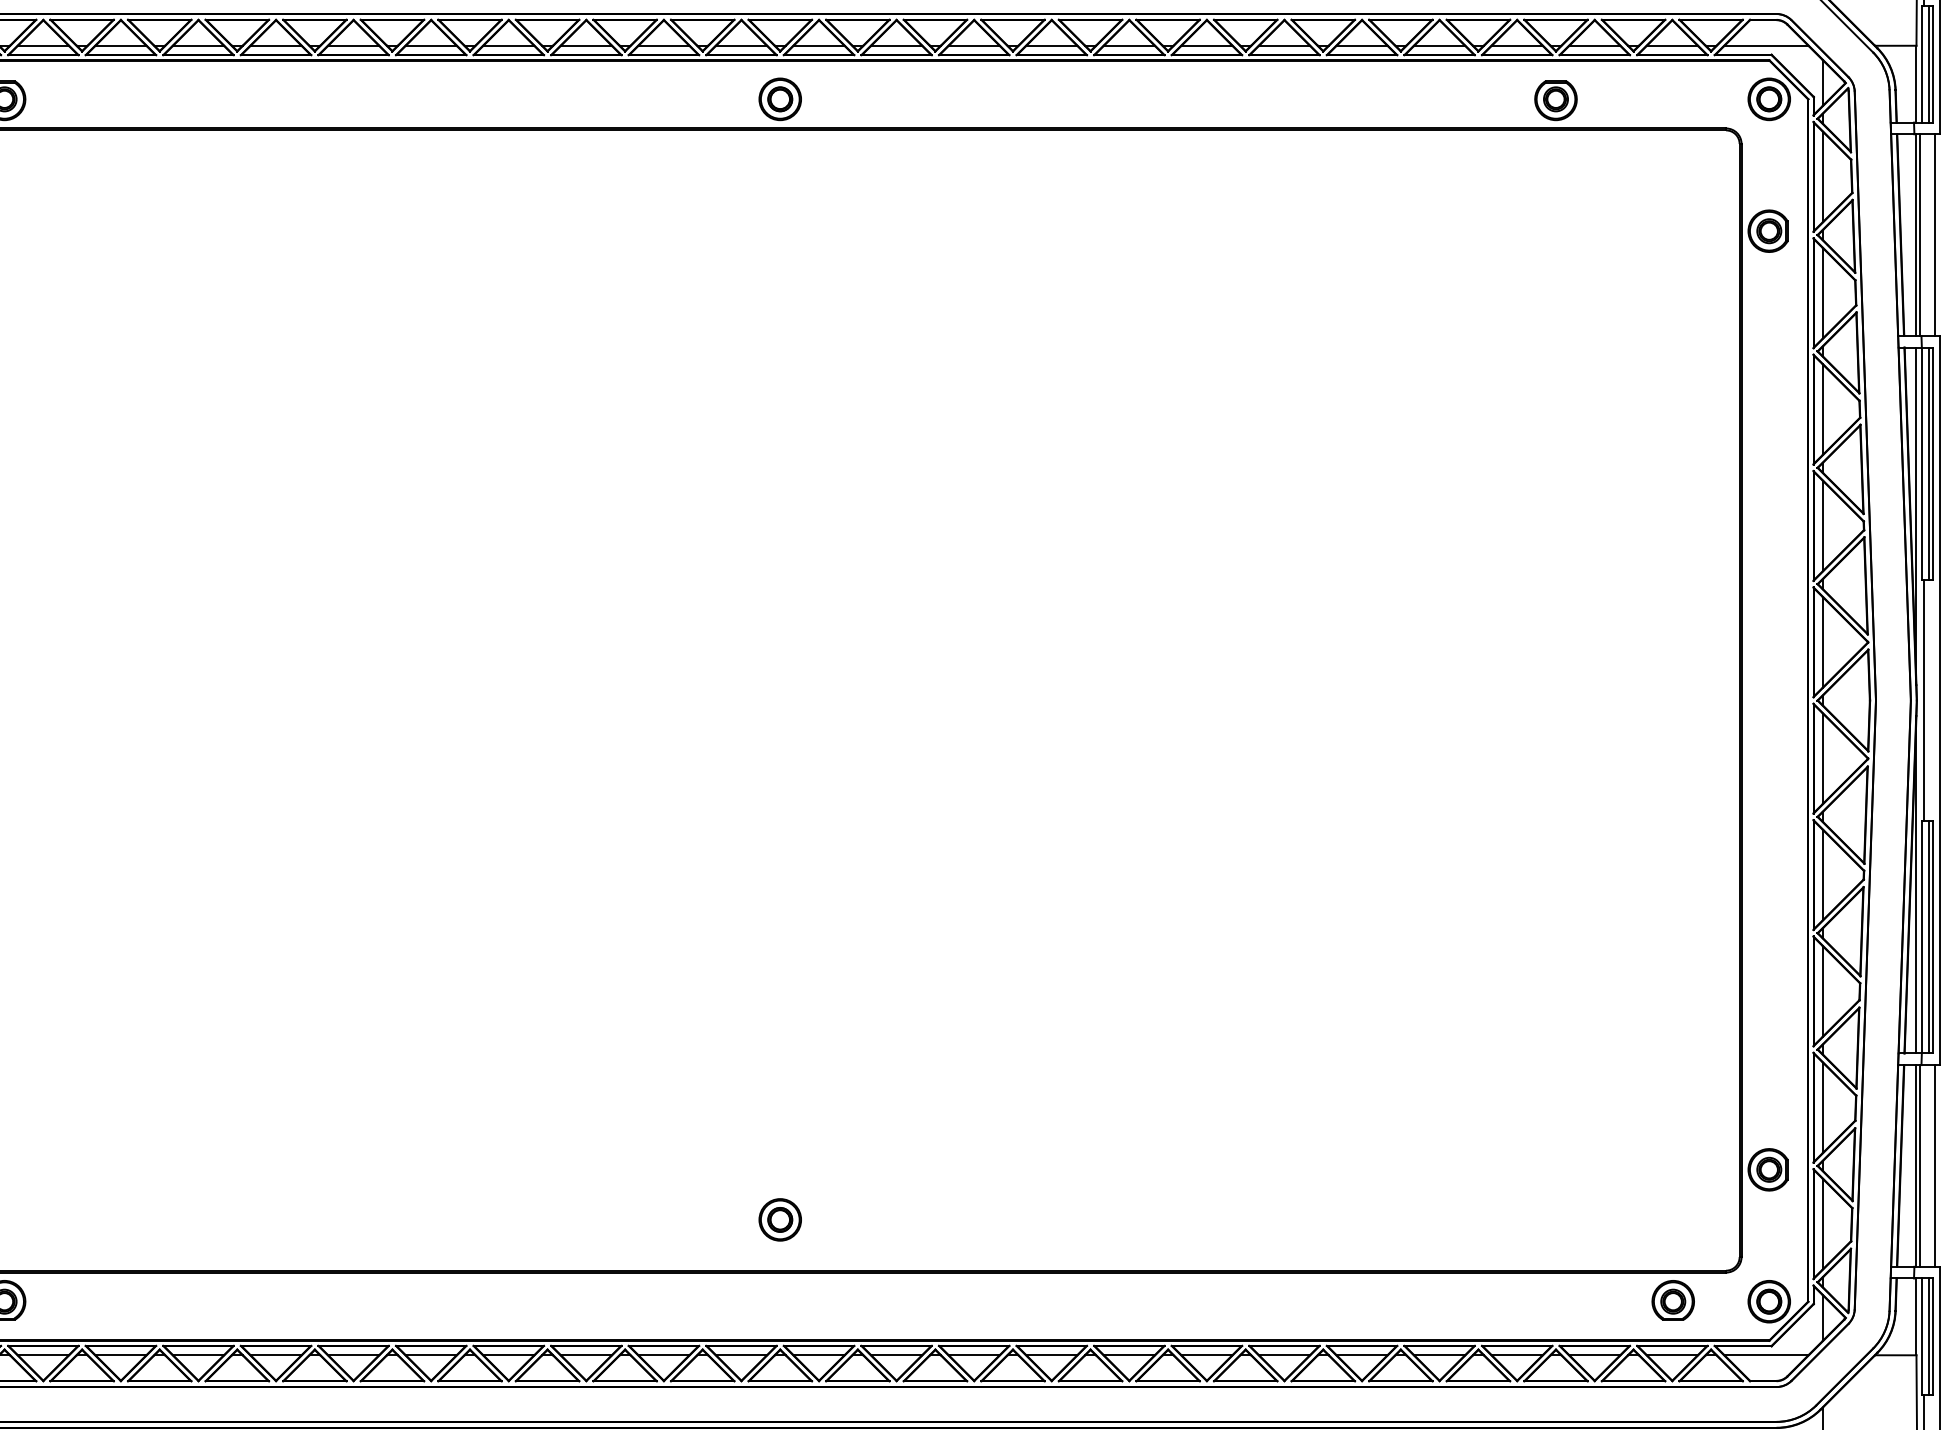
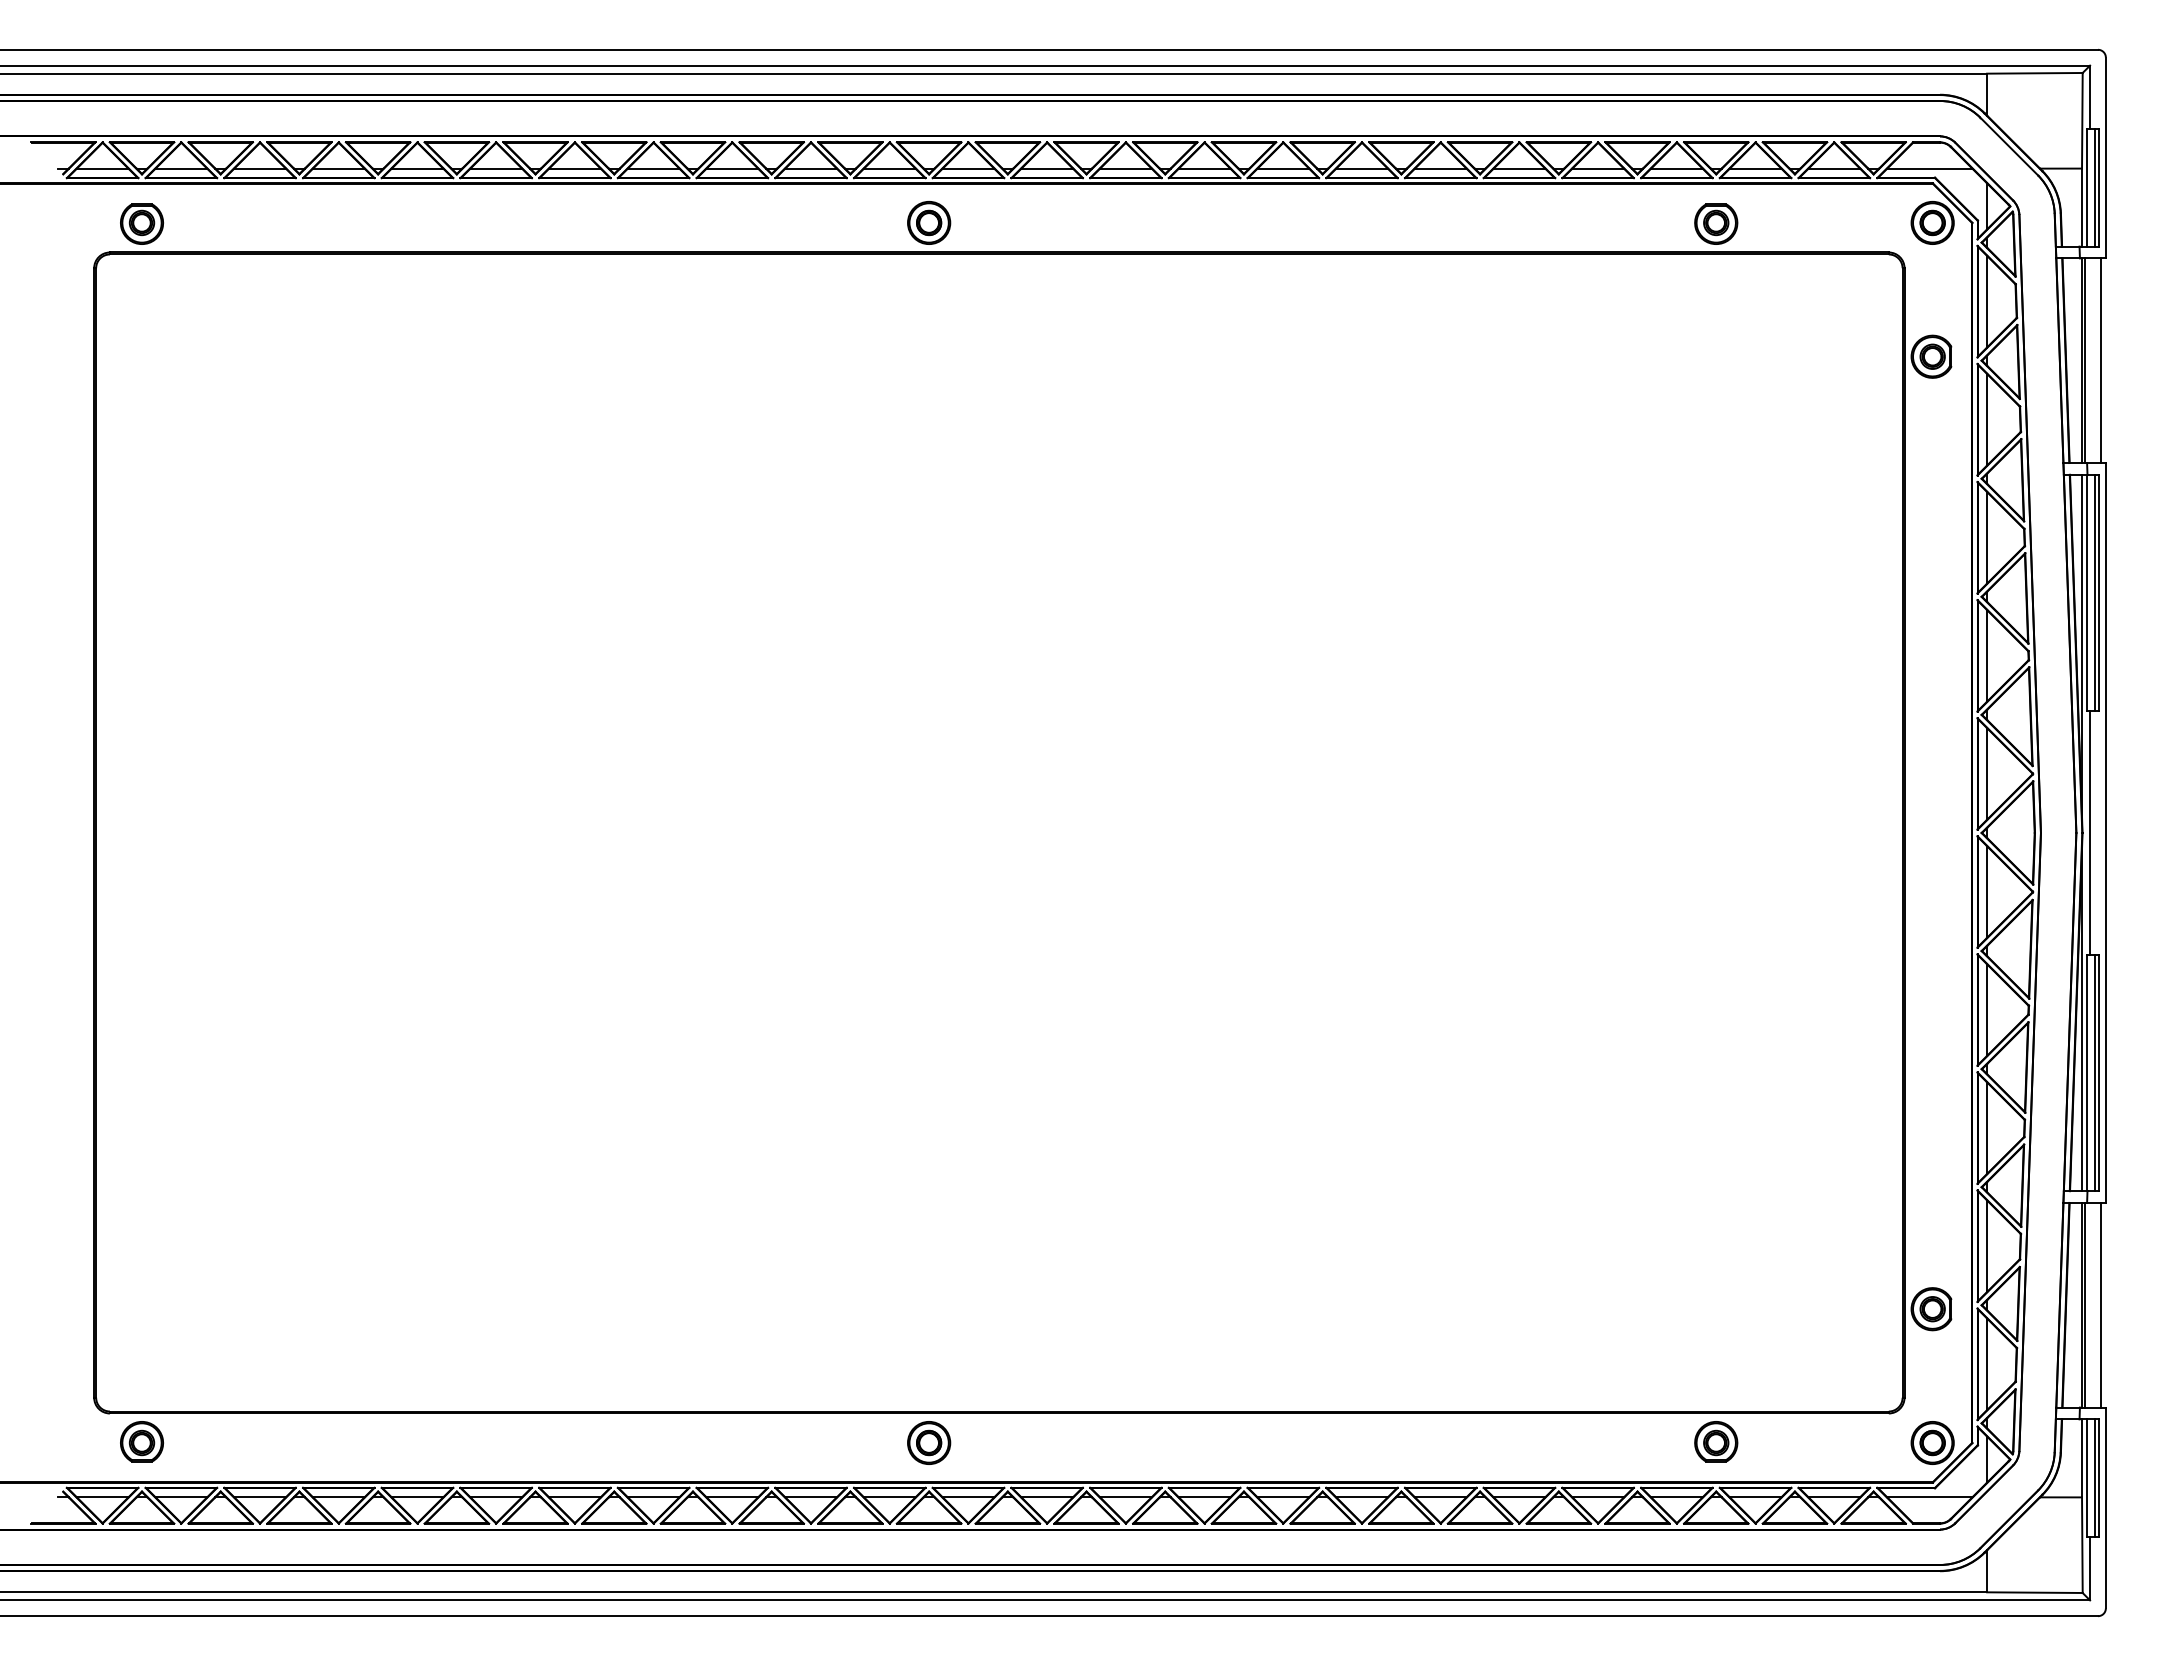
part: (780, 1219) -> (929, 1442), moved
part: (1673, 1300) -> (1716, 1441), moved

